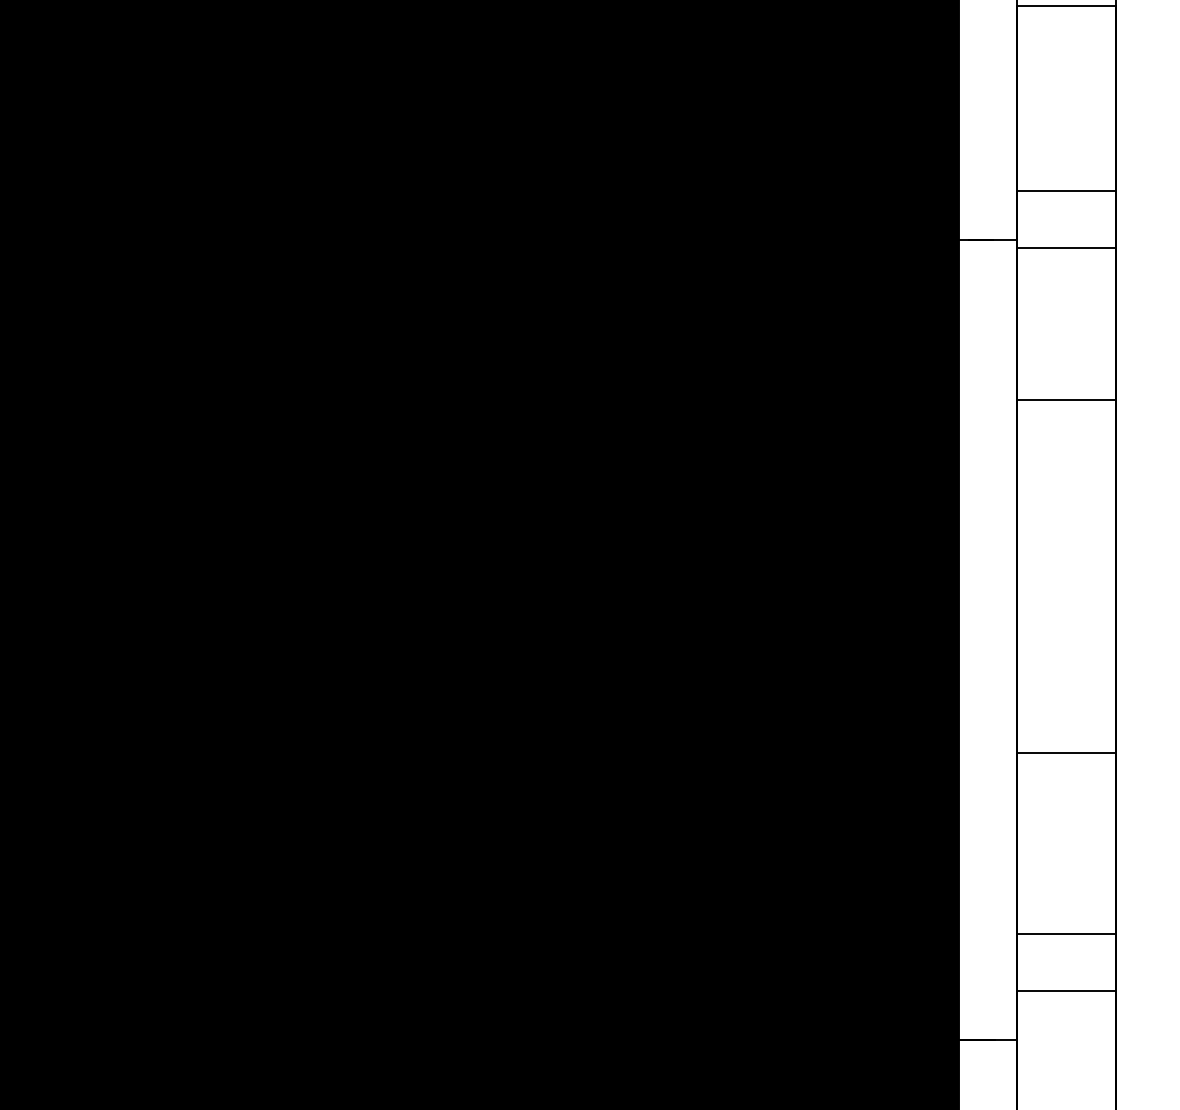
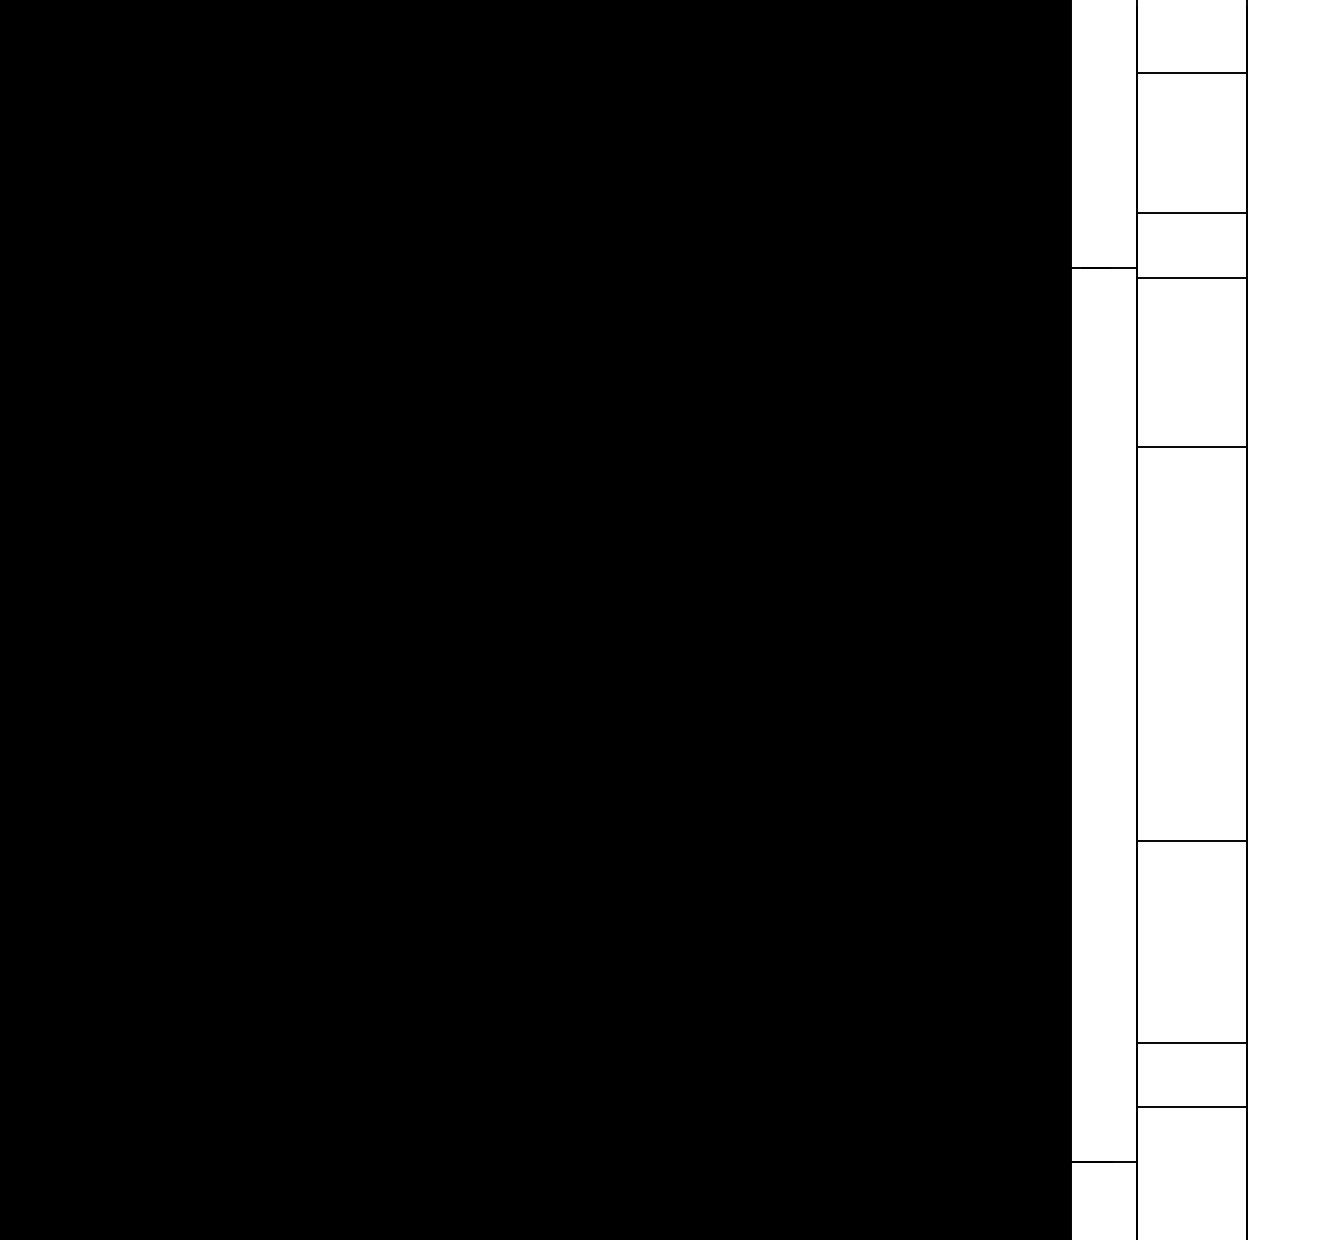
line: (1066, 6) -> (1191, 73), moved

